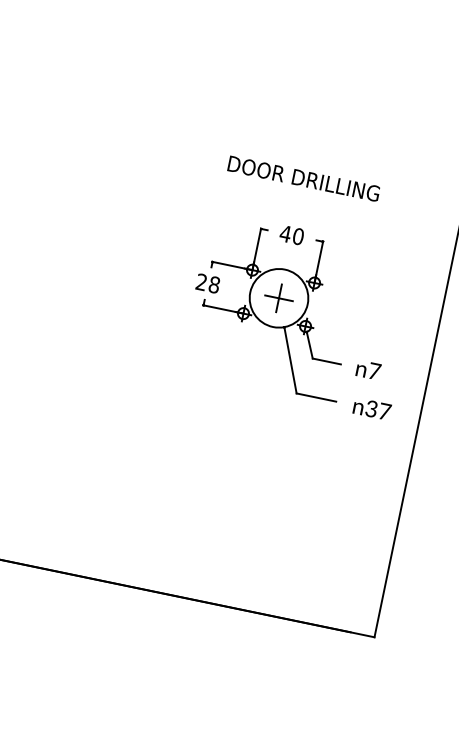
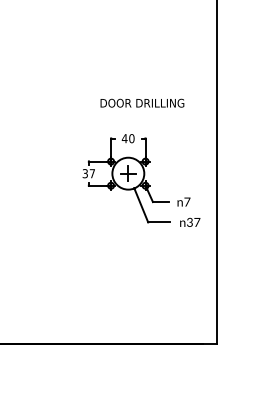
text: (304, 177) -> (142, 102), moved
text: (207, 283) -> (88, 173), 28 -> 37

